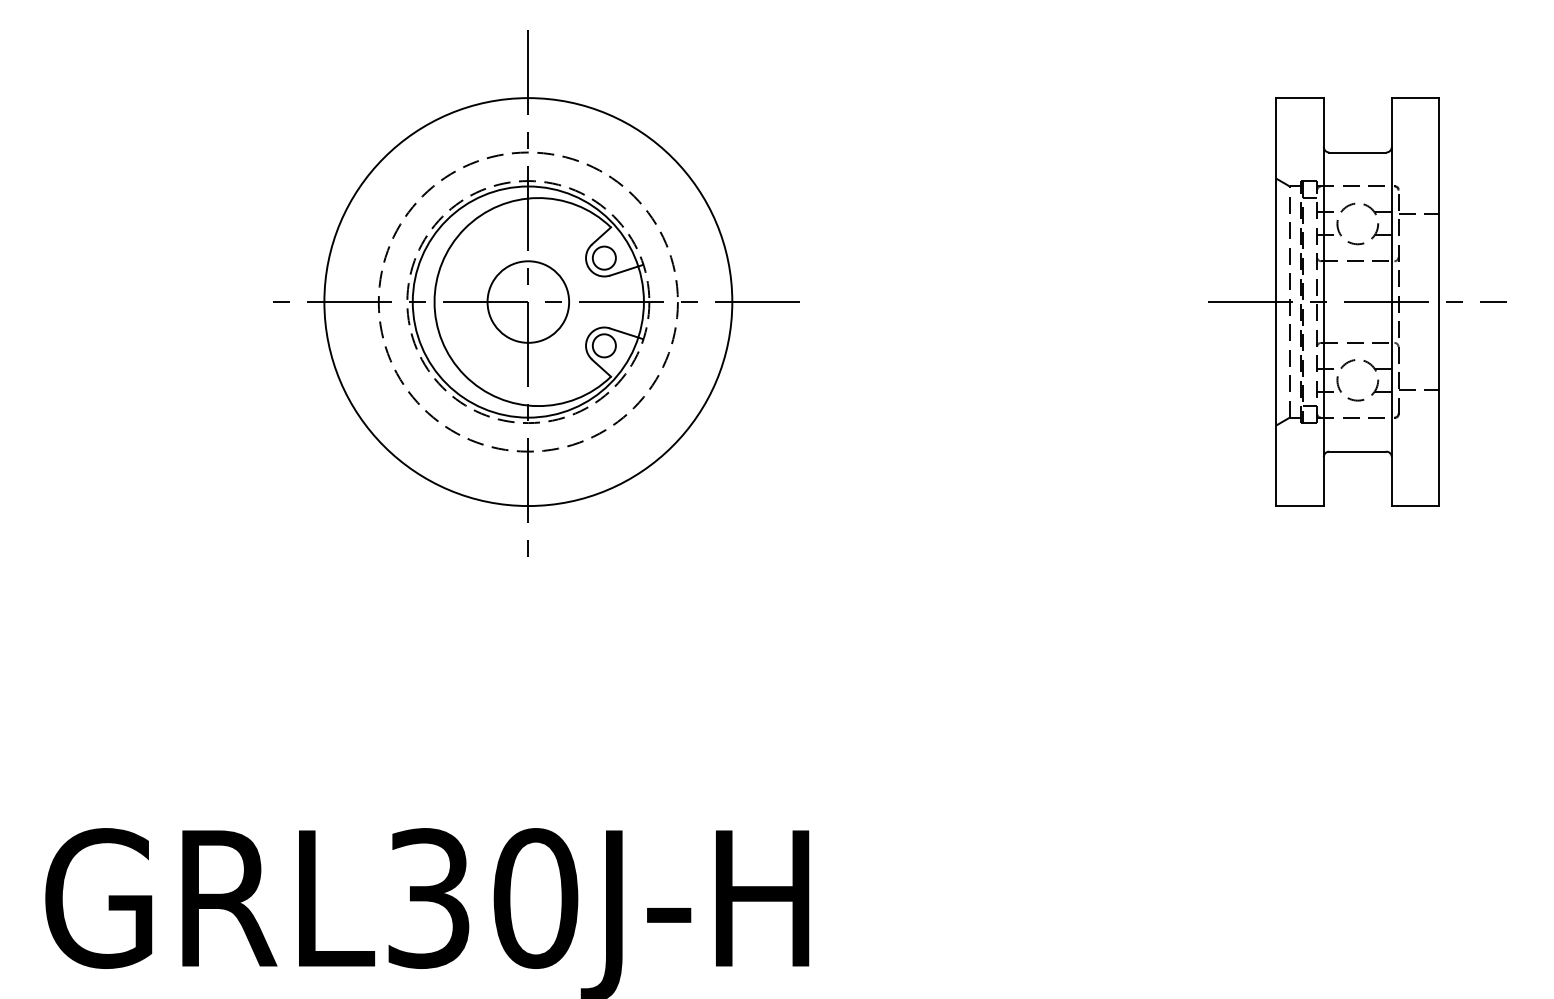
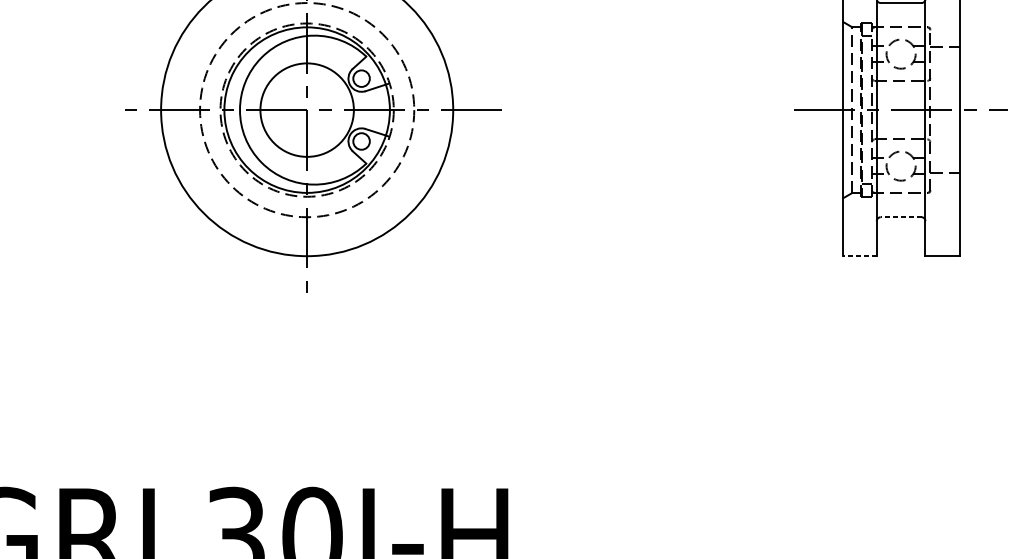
circle: (528, 301) -> (307, 109), size x1.6
line: (1357, 451) -> (900, 217), solid -> dashed
line: (1300, 506) -> (860, 256), solid -> dashed

